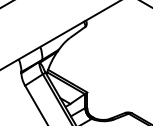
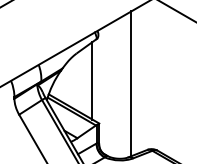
line: (82, 59) -> (92, 80), added
line: (112, 61) -> (131, 83), added

